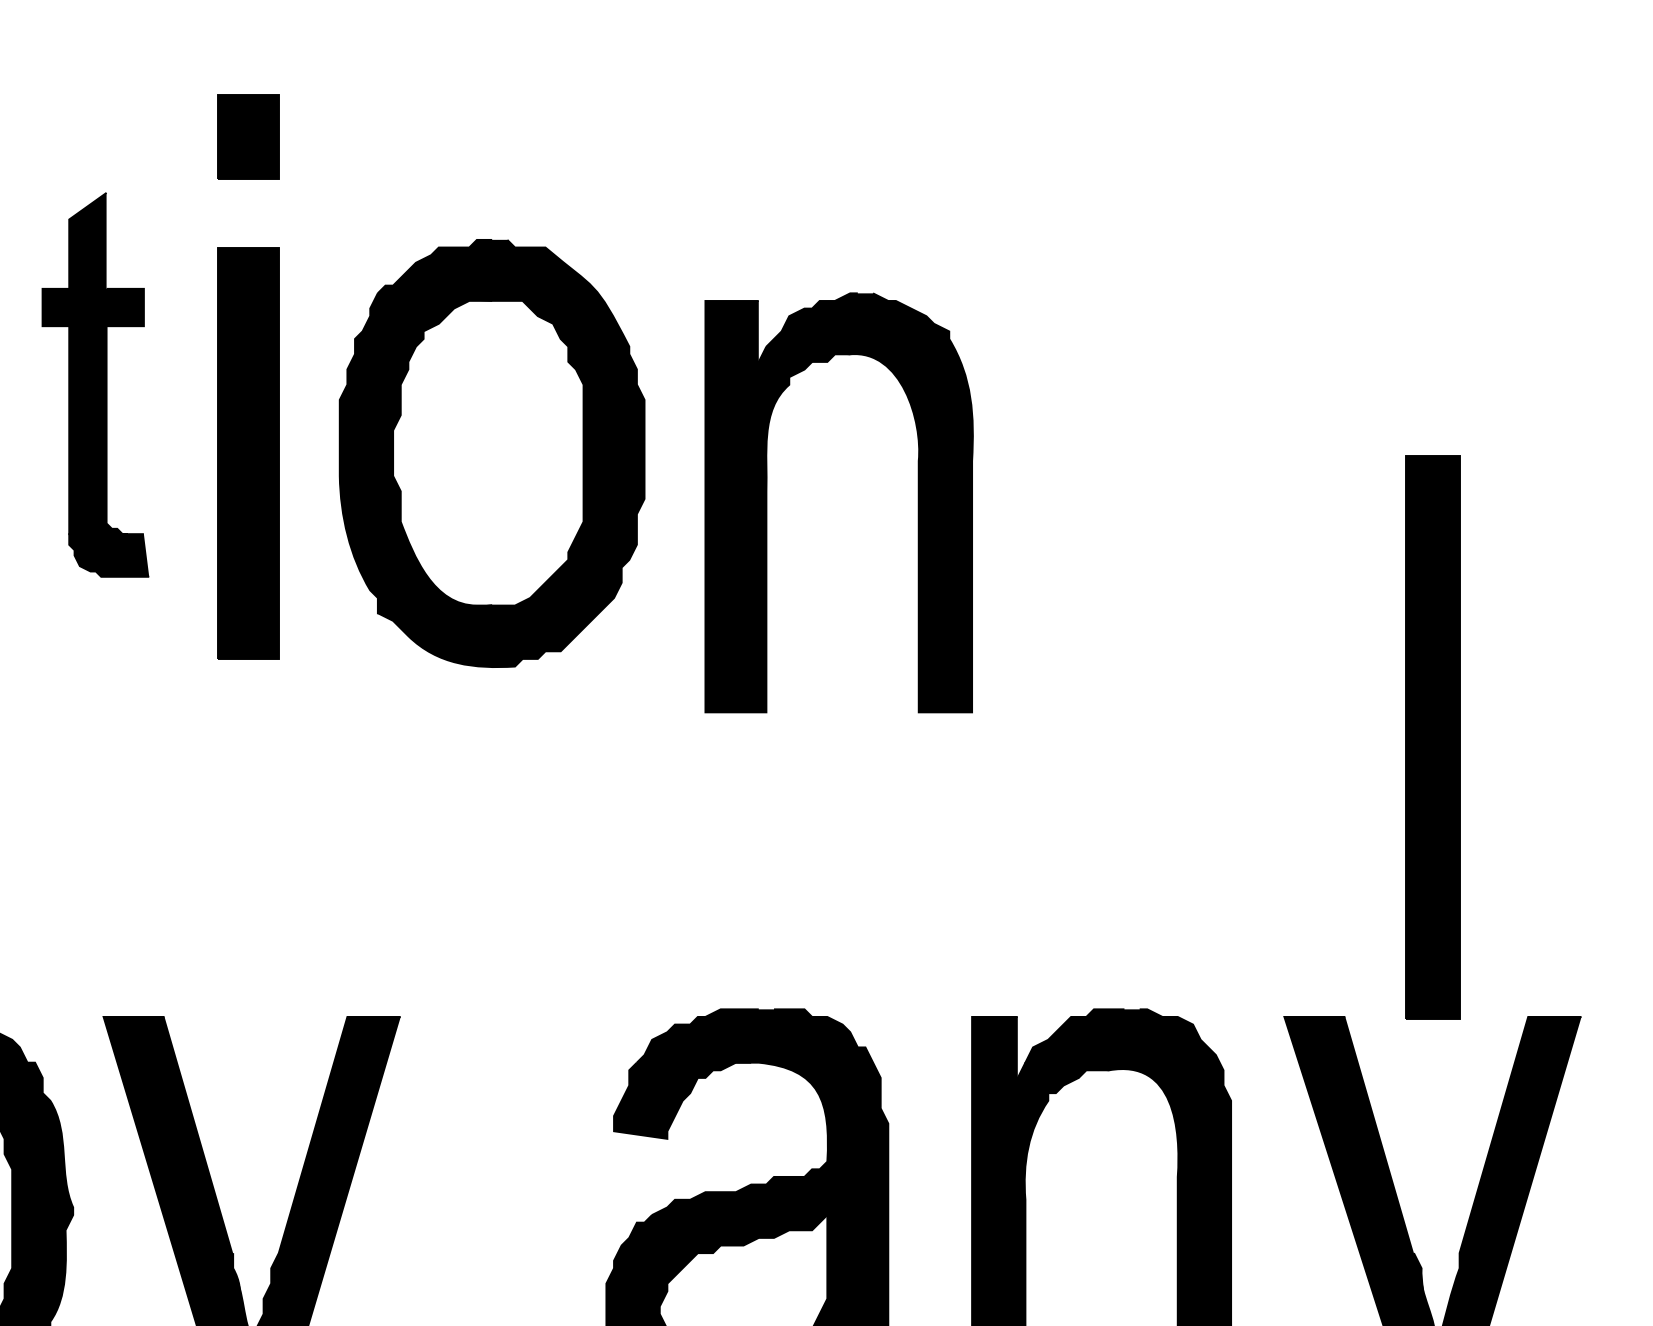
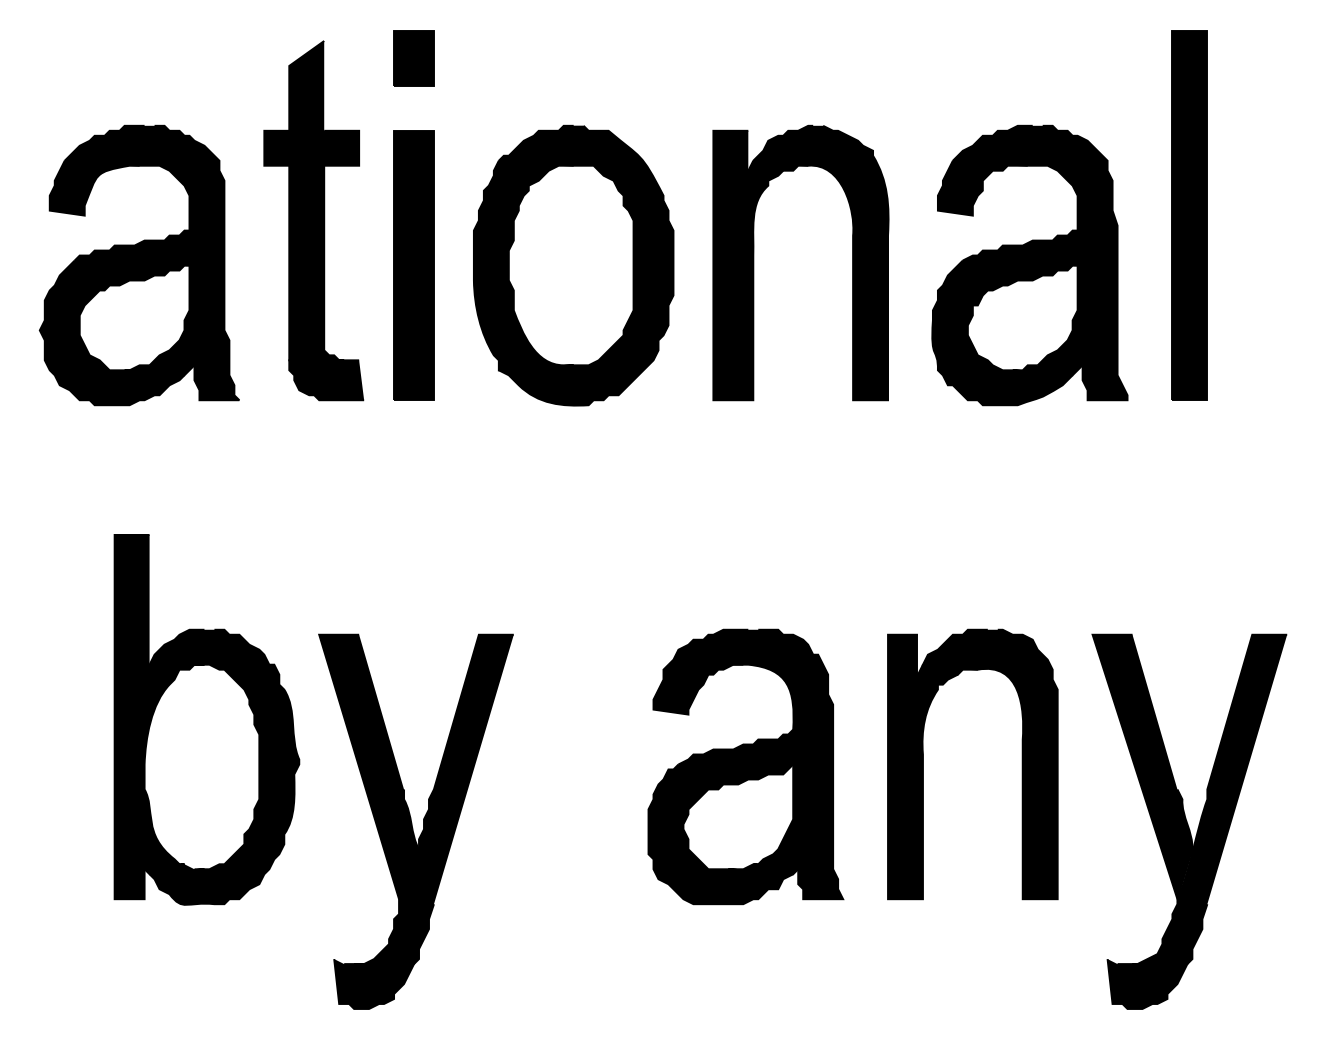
part: (94, 384) -> (313, 220), size x1.43
part: (1188, 453) -> (1029, 265), added
part: (768, 502) -> (754, 262), moved
part: (1432, 737) -> (1189, 215), moved

